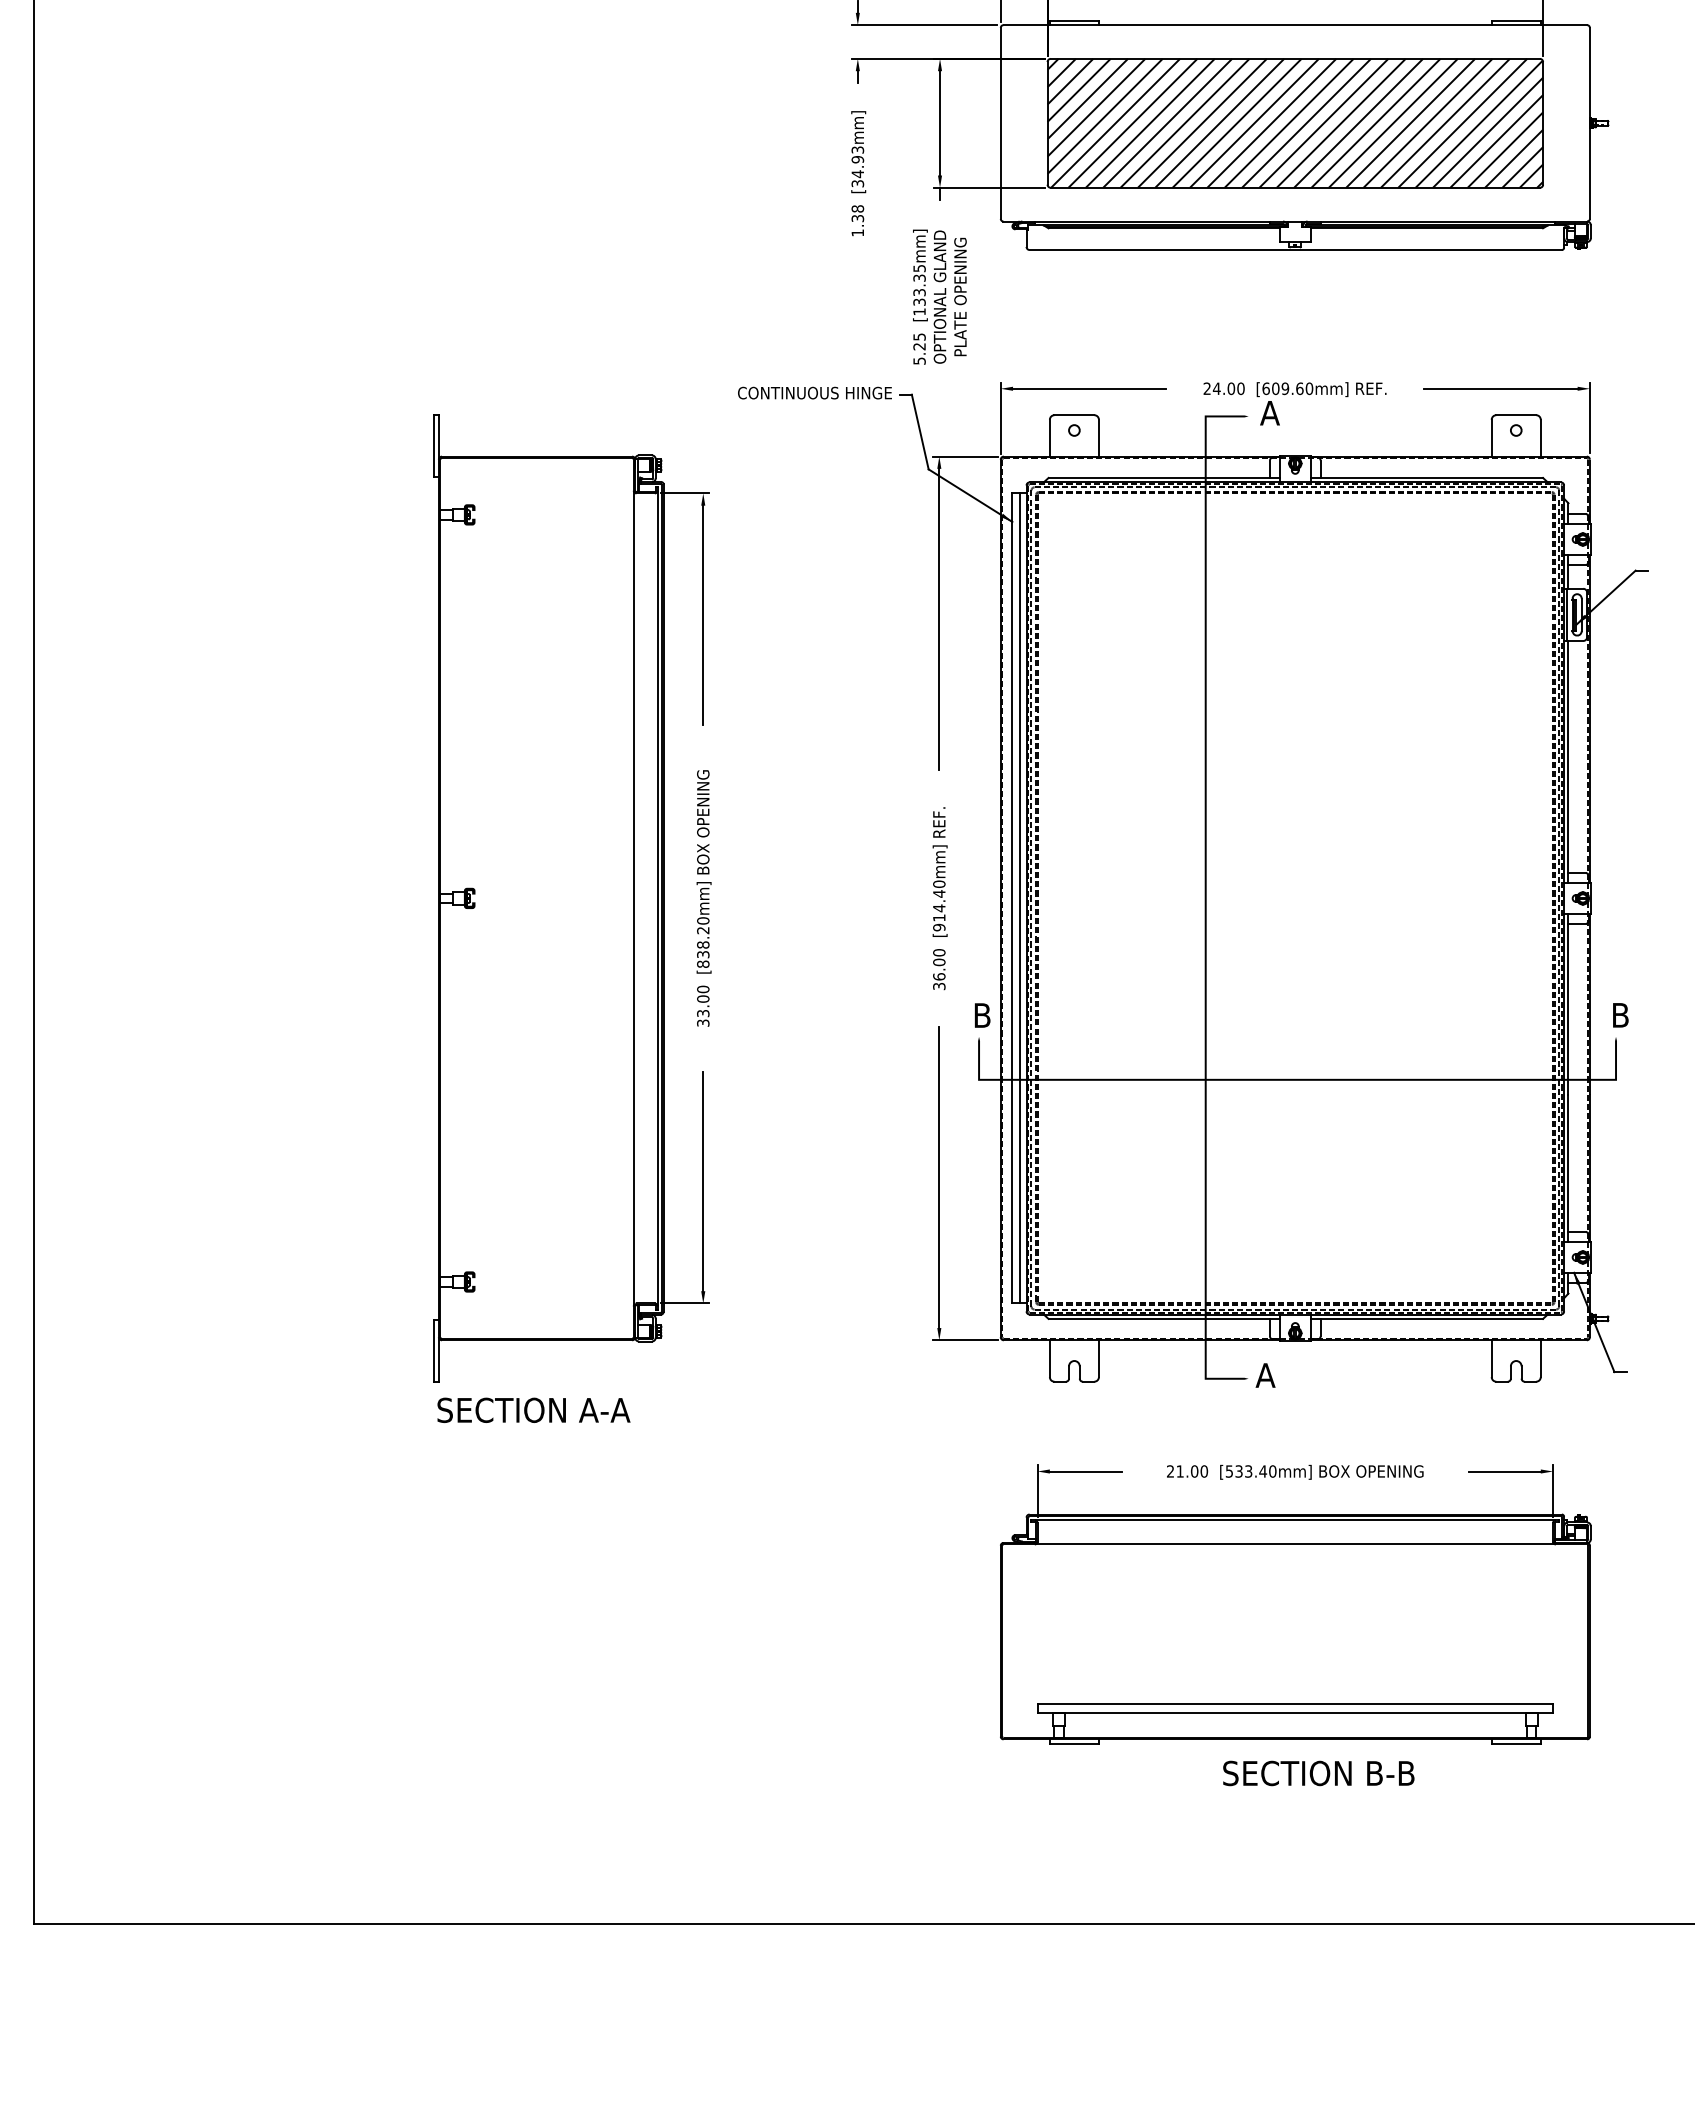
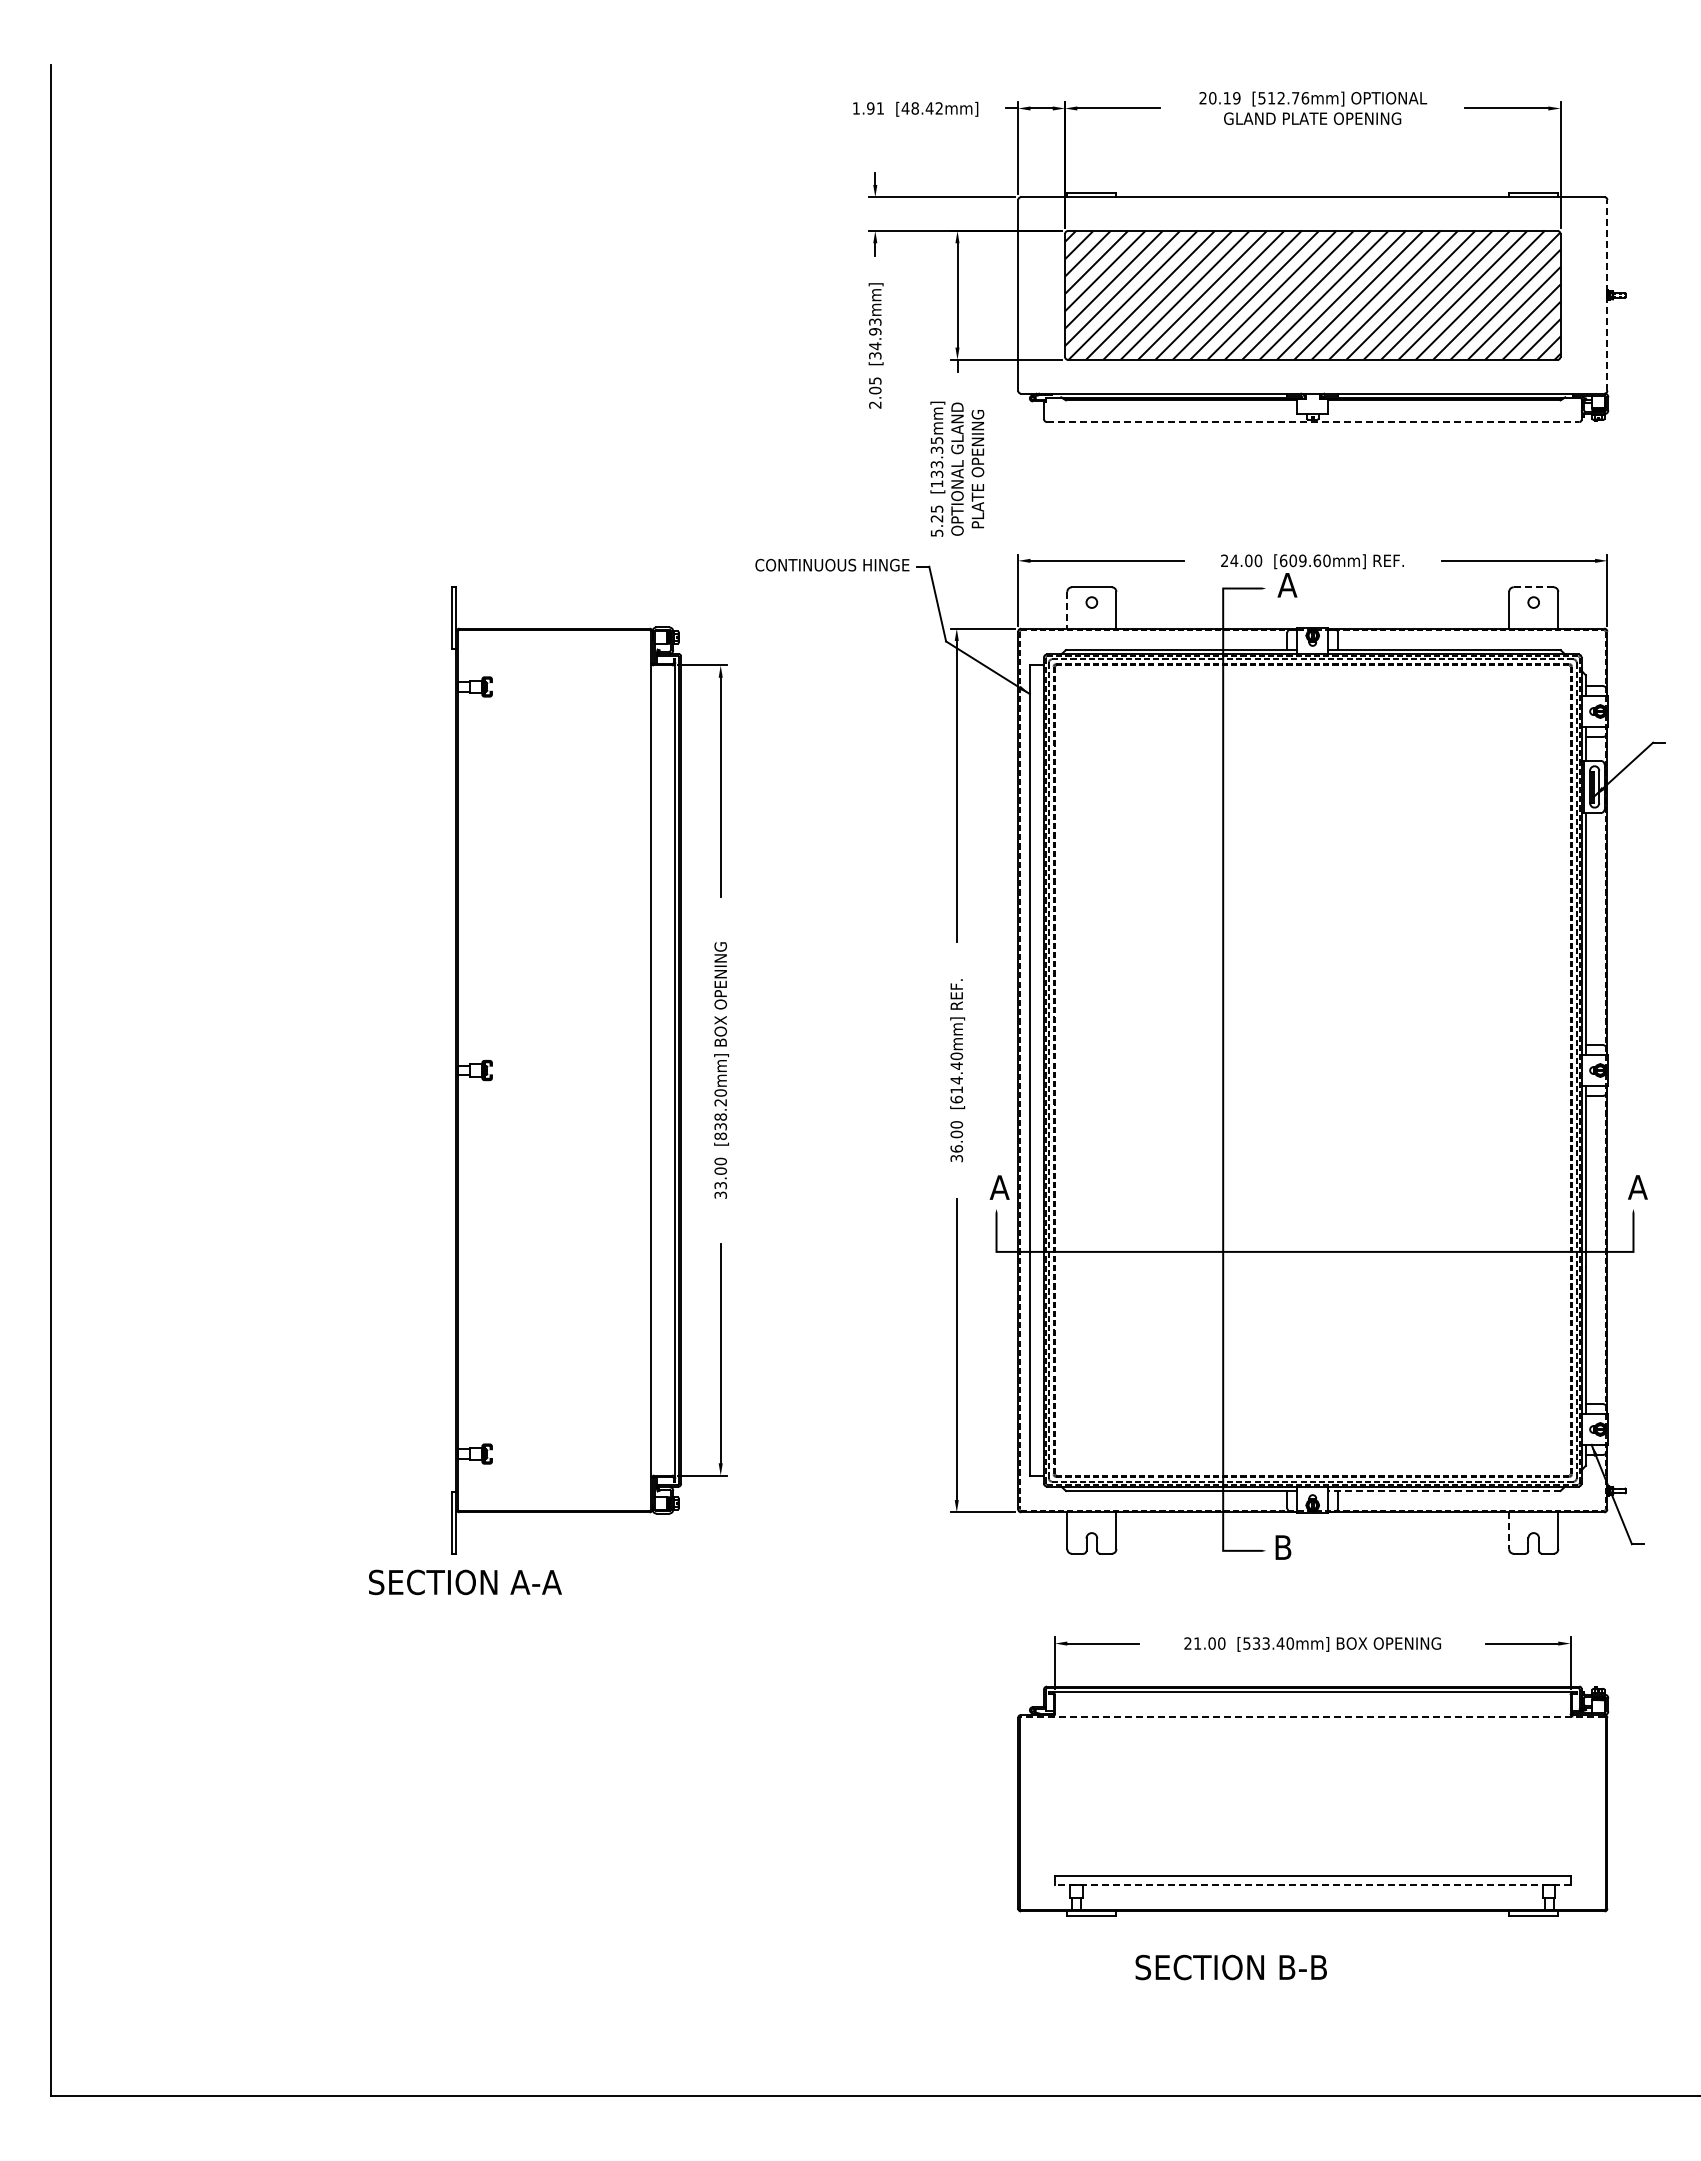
line: (1590, 122) -> (1607, 294), solid -> dashed
text: (858, 220) -> (875, 392), 1.38 -> 2.05
line: (1296, 250) -> (1313, 422), solid -> dashed
line: (1516, 415) -> (1533, 587), solid -> dashed
line: (1050, 438) -> (1067, 610), solid -> dashed
line: (1020, 898) -> (1037, 1070), removed
text: (939, 927) -> (956, 1099), [914.40mm] -> [614.40mm]
text: (982, 1015) -> (999, 1187), B -> A
text: (1620, 1015) -> (1637, 1187), B -> A
line: (1426, 1319) -> (1443, 1491), solid -> dashed
line: (1492, 1359) -> (1509, 1531), solid -> dashed
text: (1265, 1375) -> (1282, 1547), A -> B
text: (534, 1410) -> (465, 1582), moved
line: (1295, 1544) -> (1312, 1716), solid -> dashed
line: (1295, 1713) -> (1312, 1885), solid -> dashed
text: (1318, 1773) -> (1230, 1967), moved

